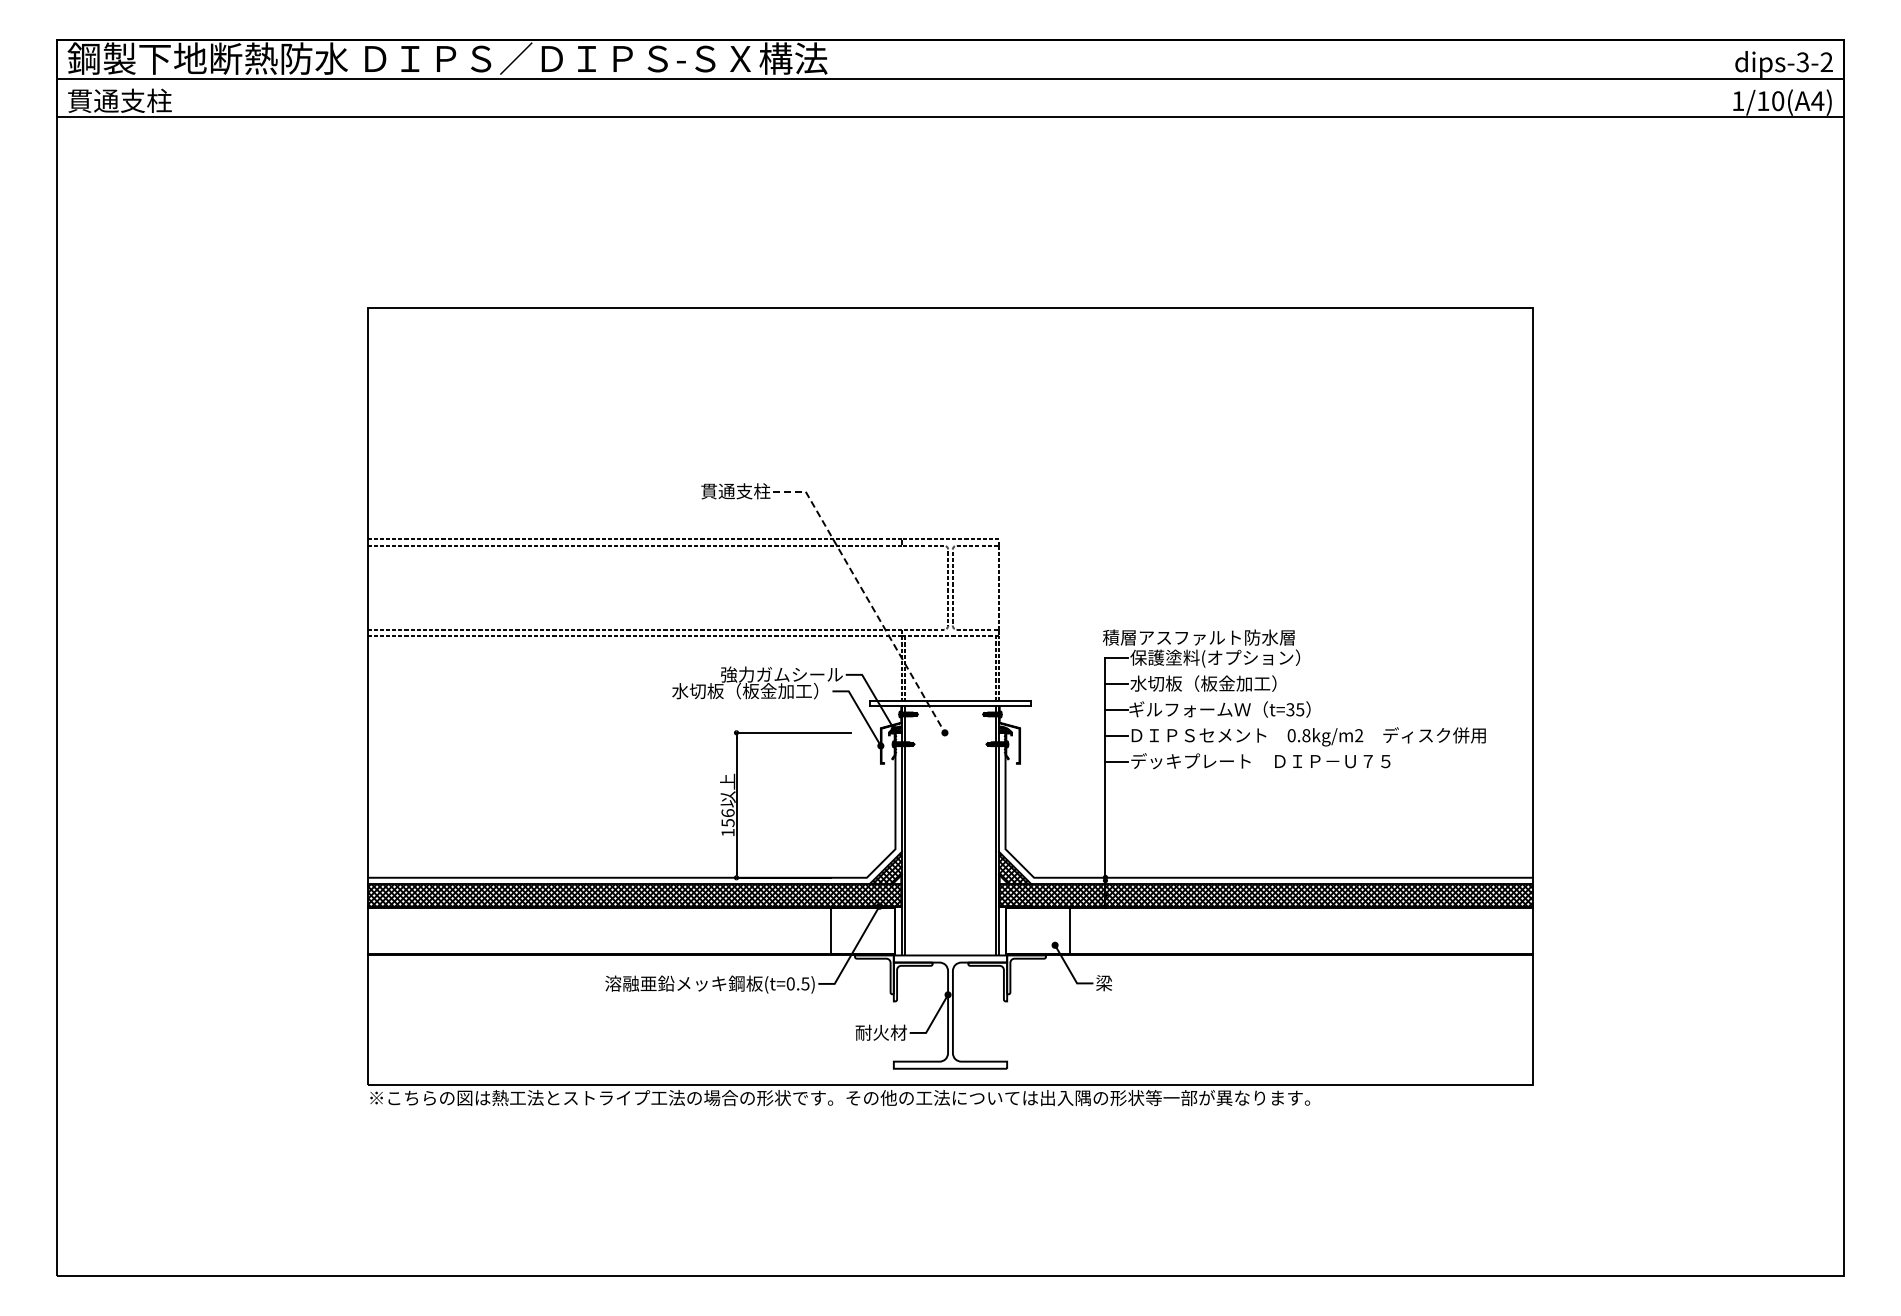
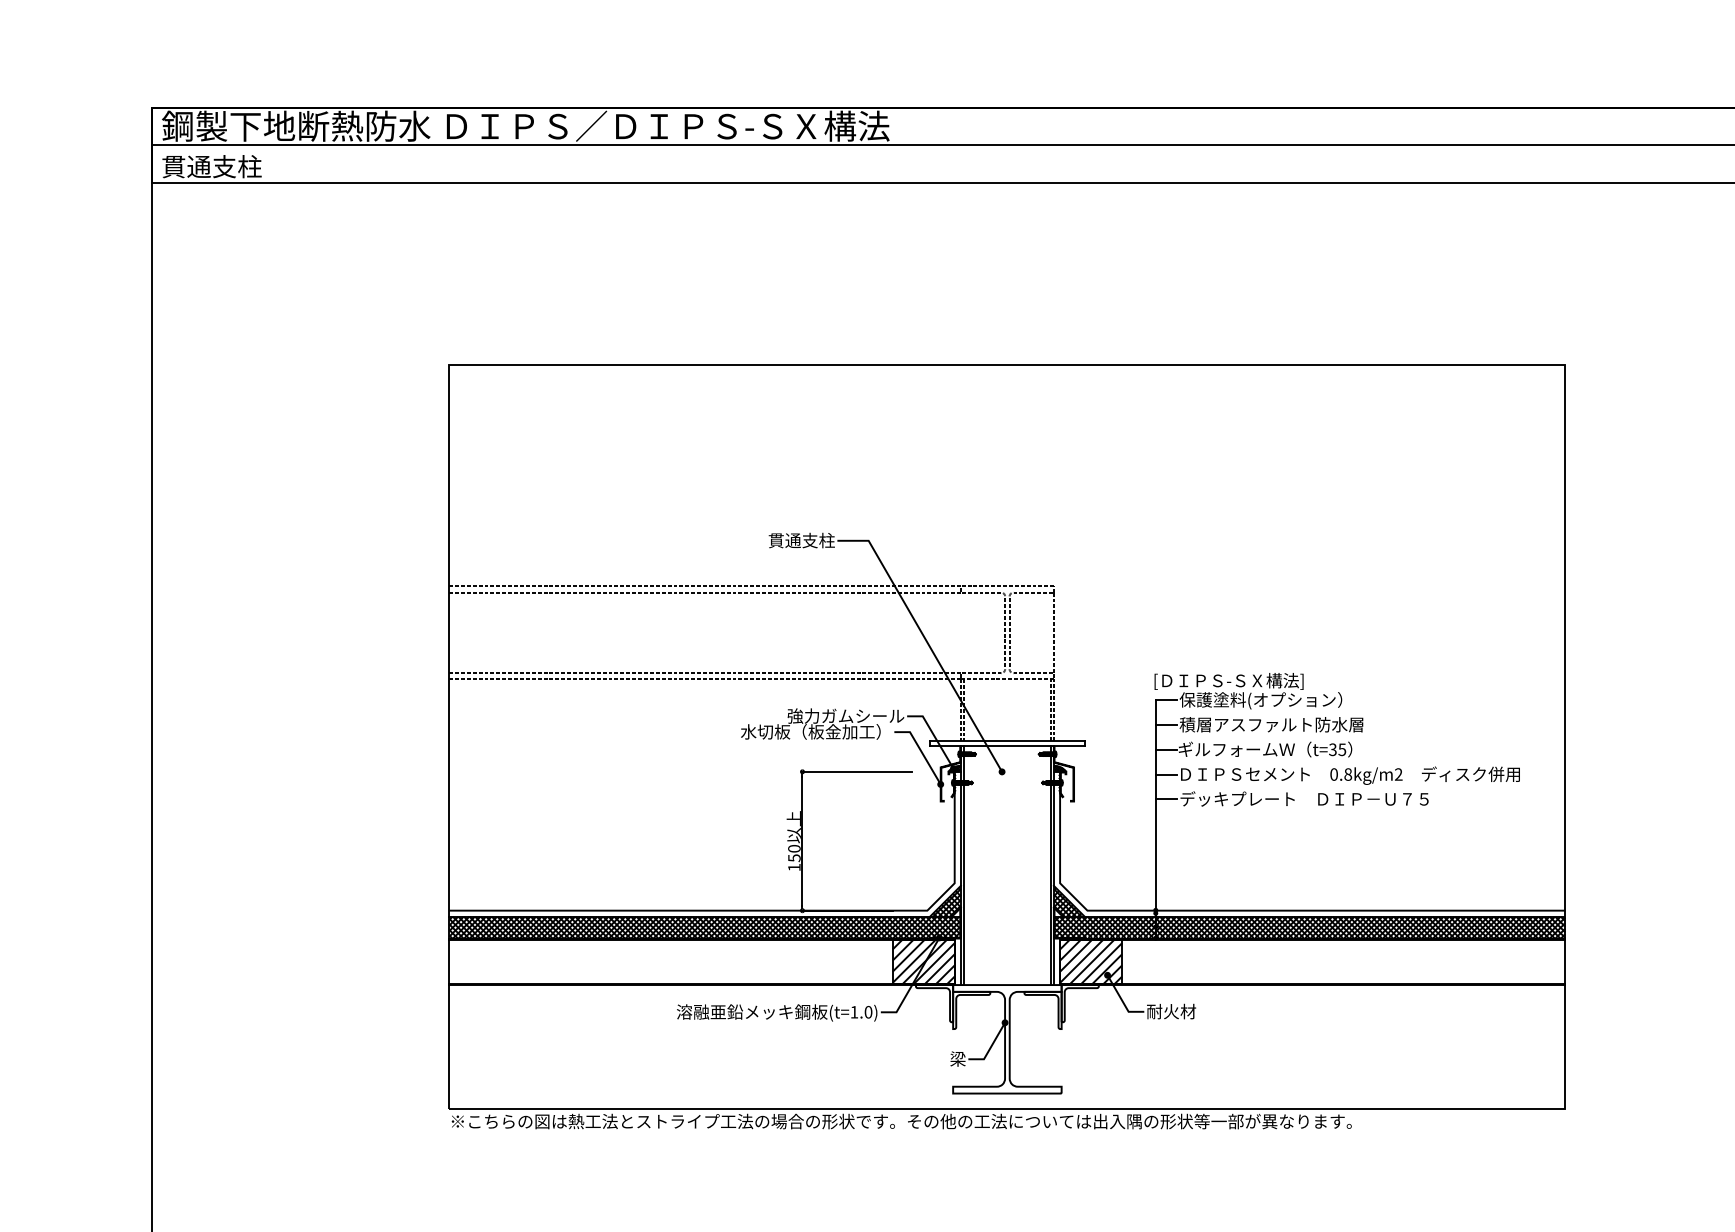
line: (867, 597) -> (927, 642), dashed -> solid
text: (1198, 638) -> (1244, 681), 積層アスファルト防水層 -> [ＤＩＰＳ-ＳＸ構法]
text: (1226, 683) -> (1271, 724), 水切板（板金加工） -> 積層アスファルト防水層
text: (727, 813) -> (793, 849), 156 -> 150
hatch: (862, 930) -> (923, 961), added
hatch: (1037, 930) -> (1090, 961), added
text: (797, 983) -> (860, 1011), (t=0.5) -> (t=1.0)
text: (1121, 983) -> (1171, 1011), 梁 -> 耐火材
text: (880, 1032) -> (940, 1058), 耐火材 -> 梁

